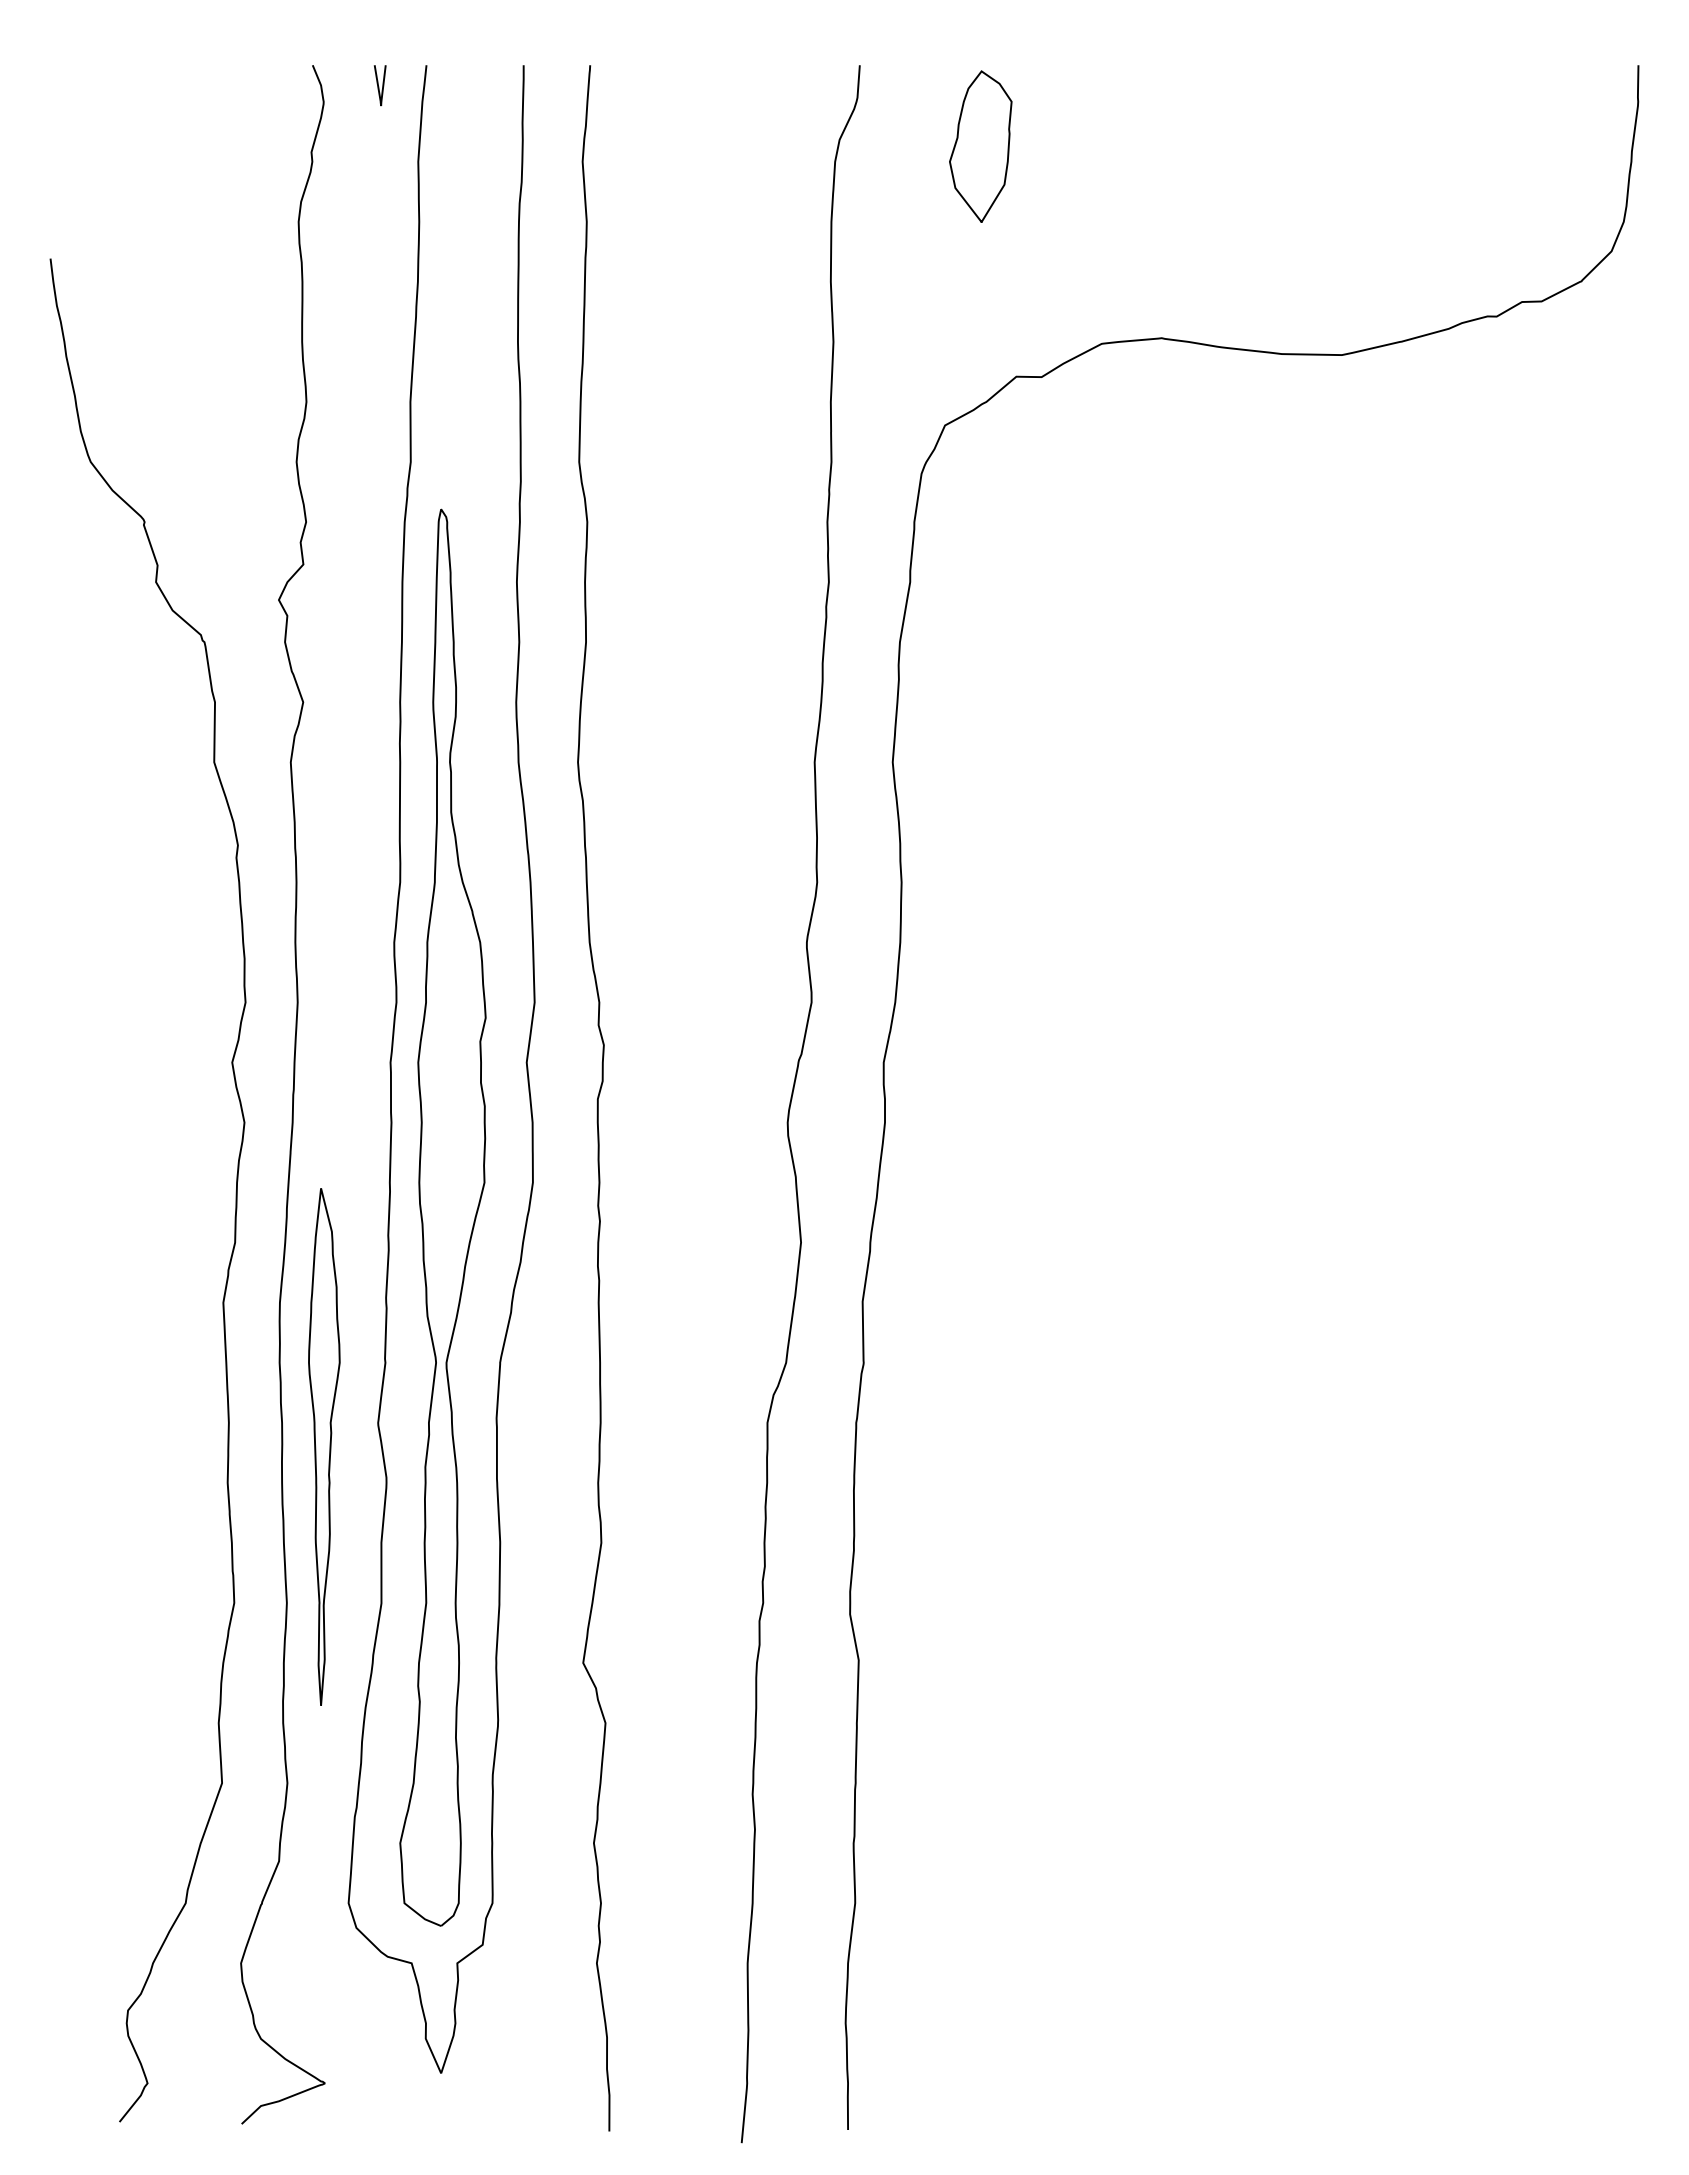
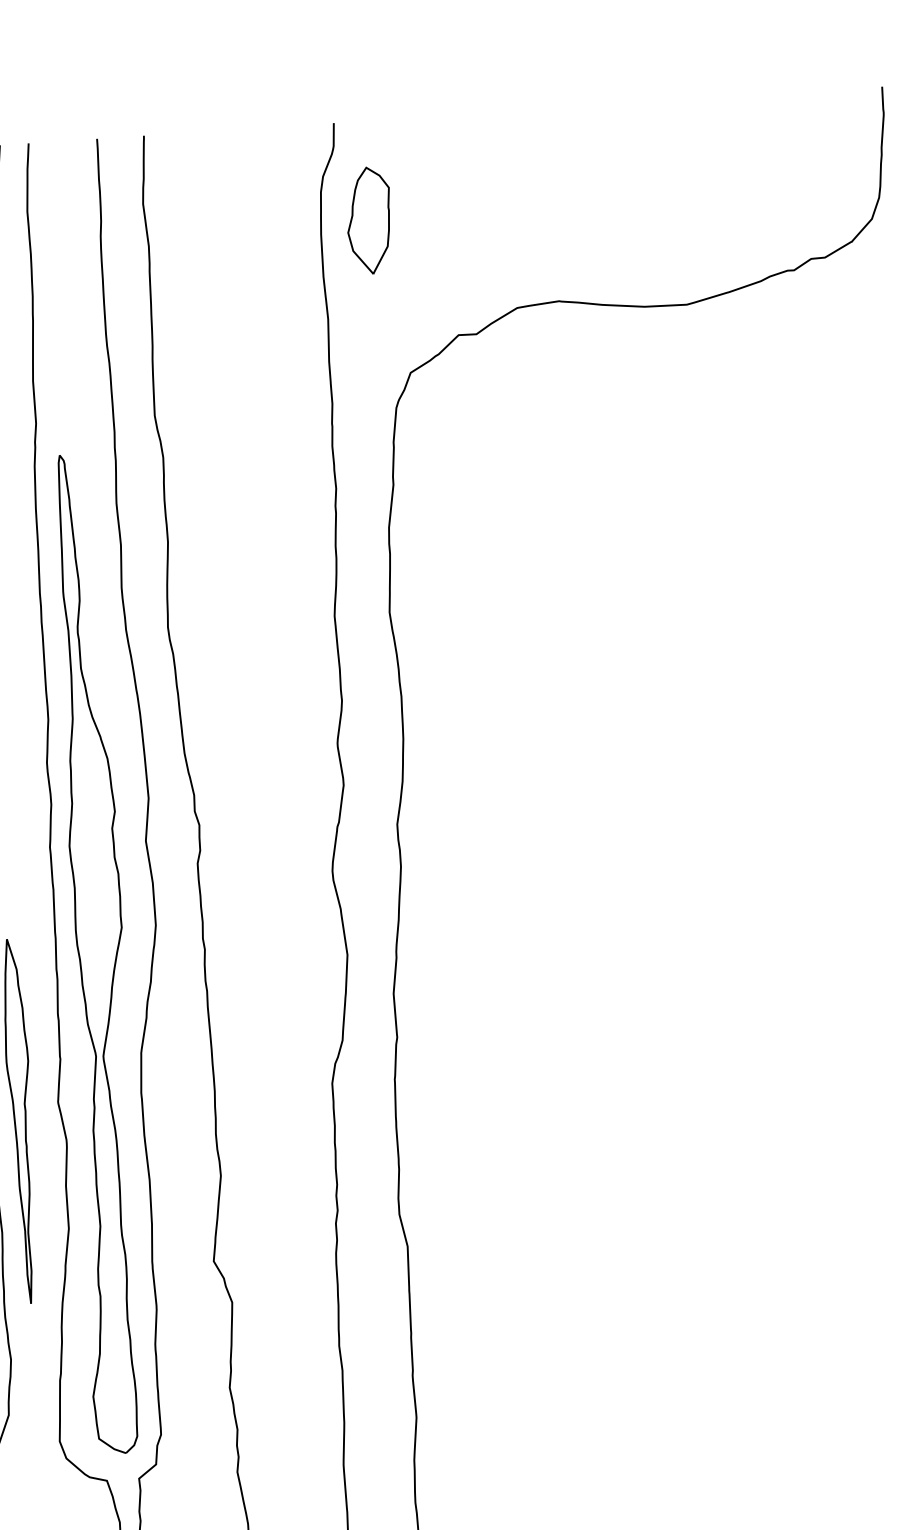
part: (980, 146) -> (369, 220), moved

